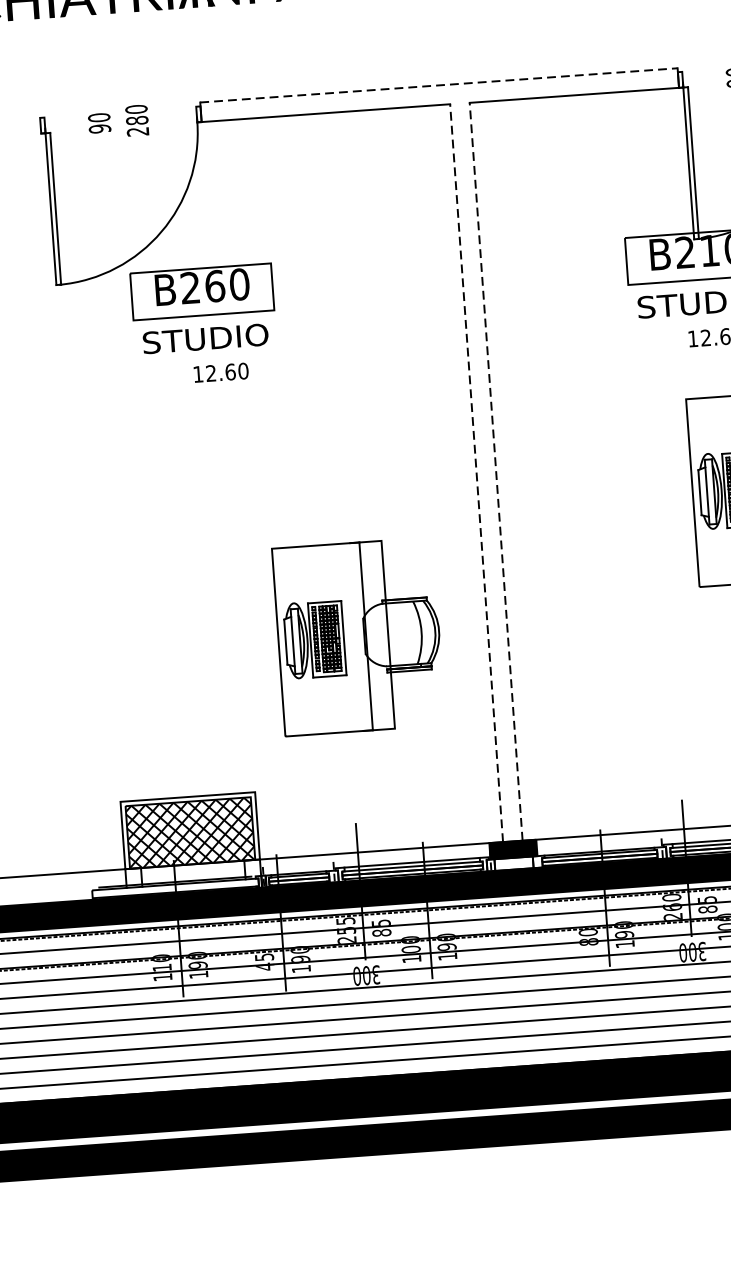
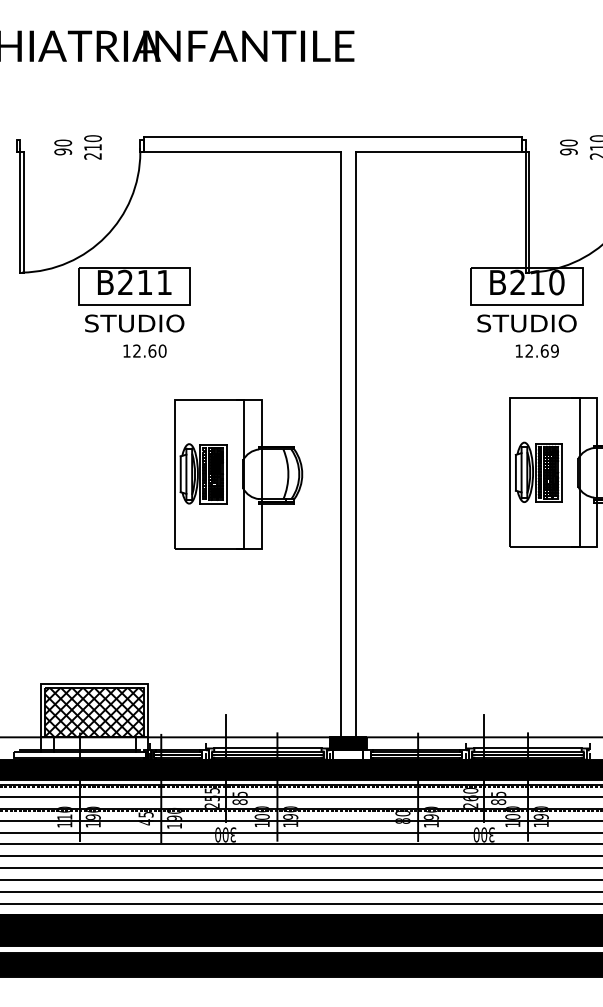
line: (439, 85) -> (333, 136), dashed -> solid
text: (136, 120) -> (92, 147), 280 -> 210
text: (226, 285) -> (154, 282), B260 -> B211
line: (496, 471) -> (356, 444), dashed -> solid
line: (476, 472) -> (340, 444), dashed -> solid
part: (358, 637) -> (238, 474), moved

